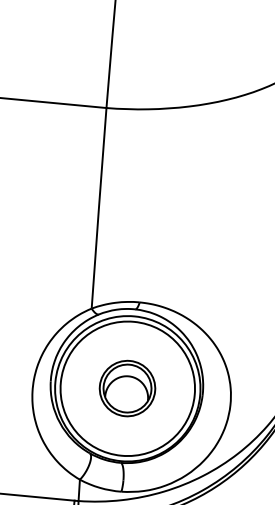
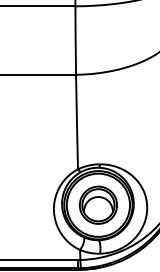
part: (125, 386) -> (97, 204), size x1.43

